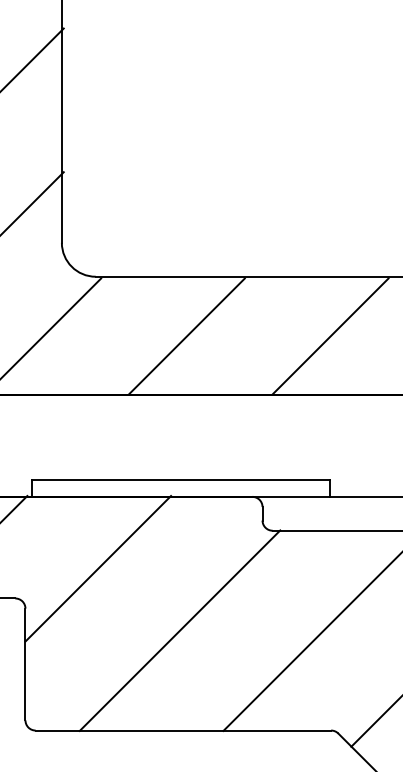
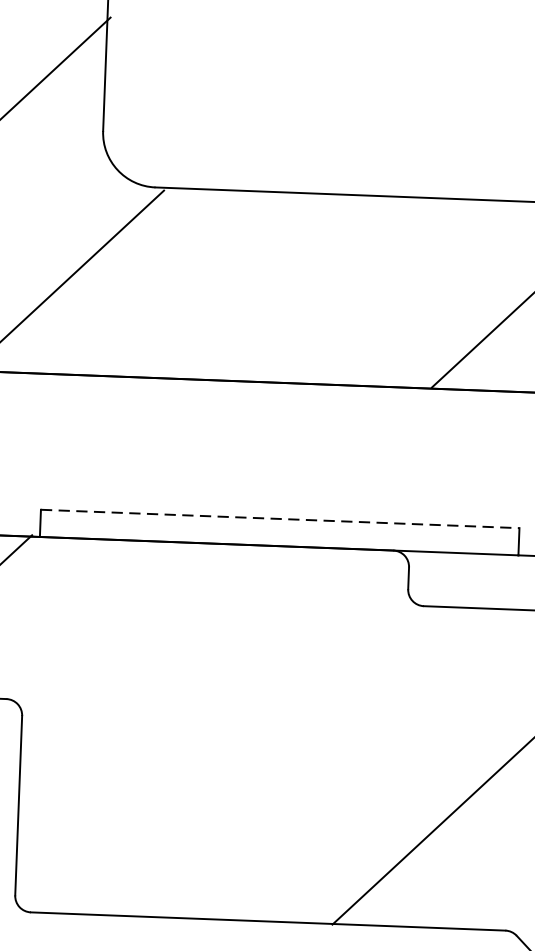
line: (186, 336) -> (297, 288), removed
line: (181, 479) -> (280, 518), solid -> dashed
line: (98, 568) -> (141, 656), removed
line: (179, 630) -> (268, 760), removed

